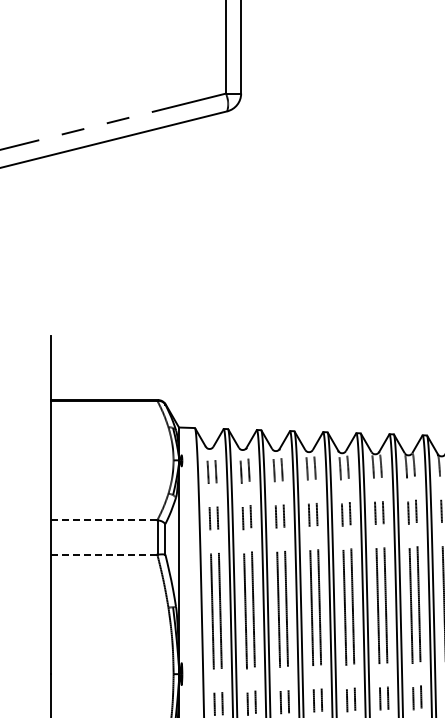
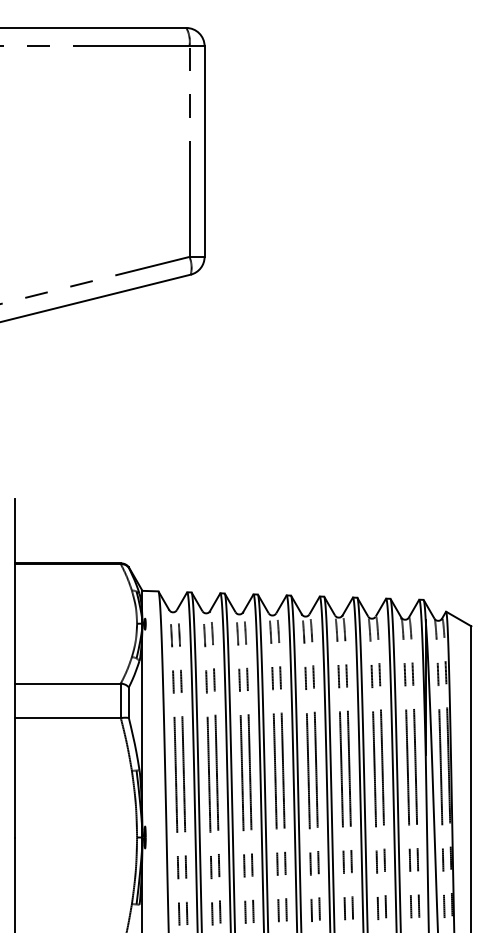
line: (105, 520) -> (68, 683), dashed -> solid
line: (104, 555) -> (67, 718), dashed -> solid

